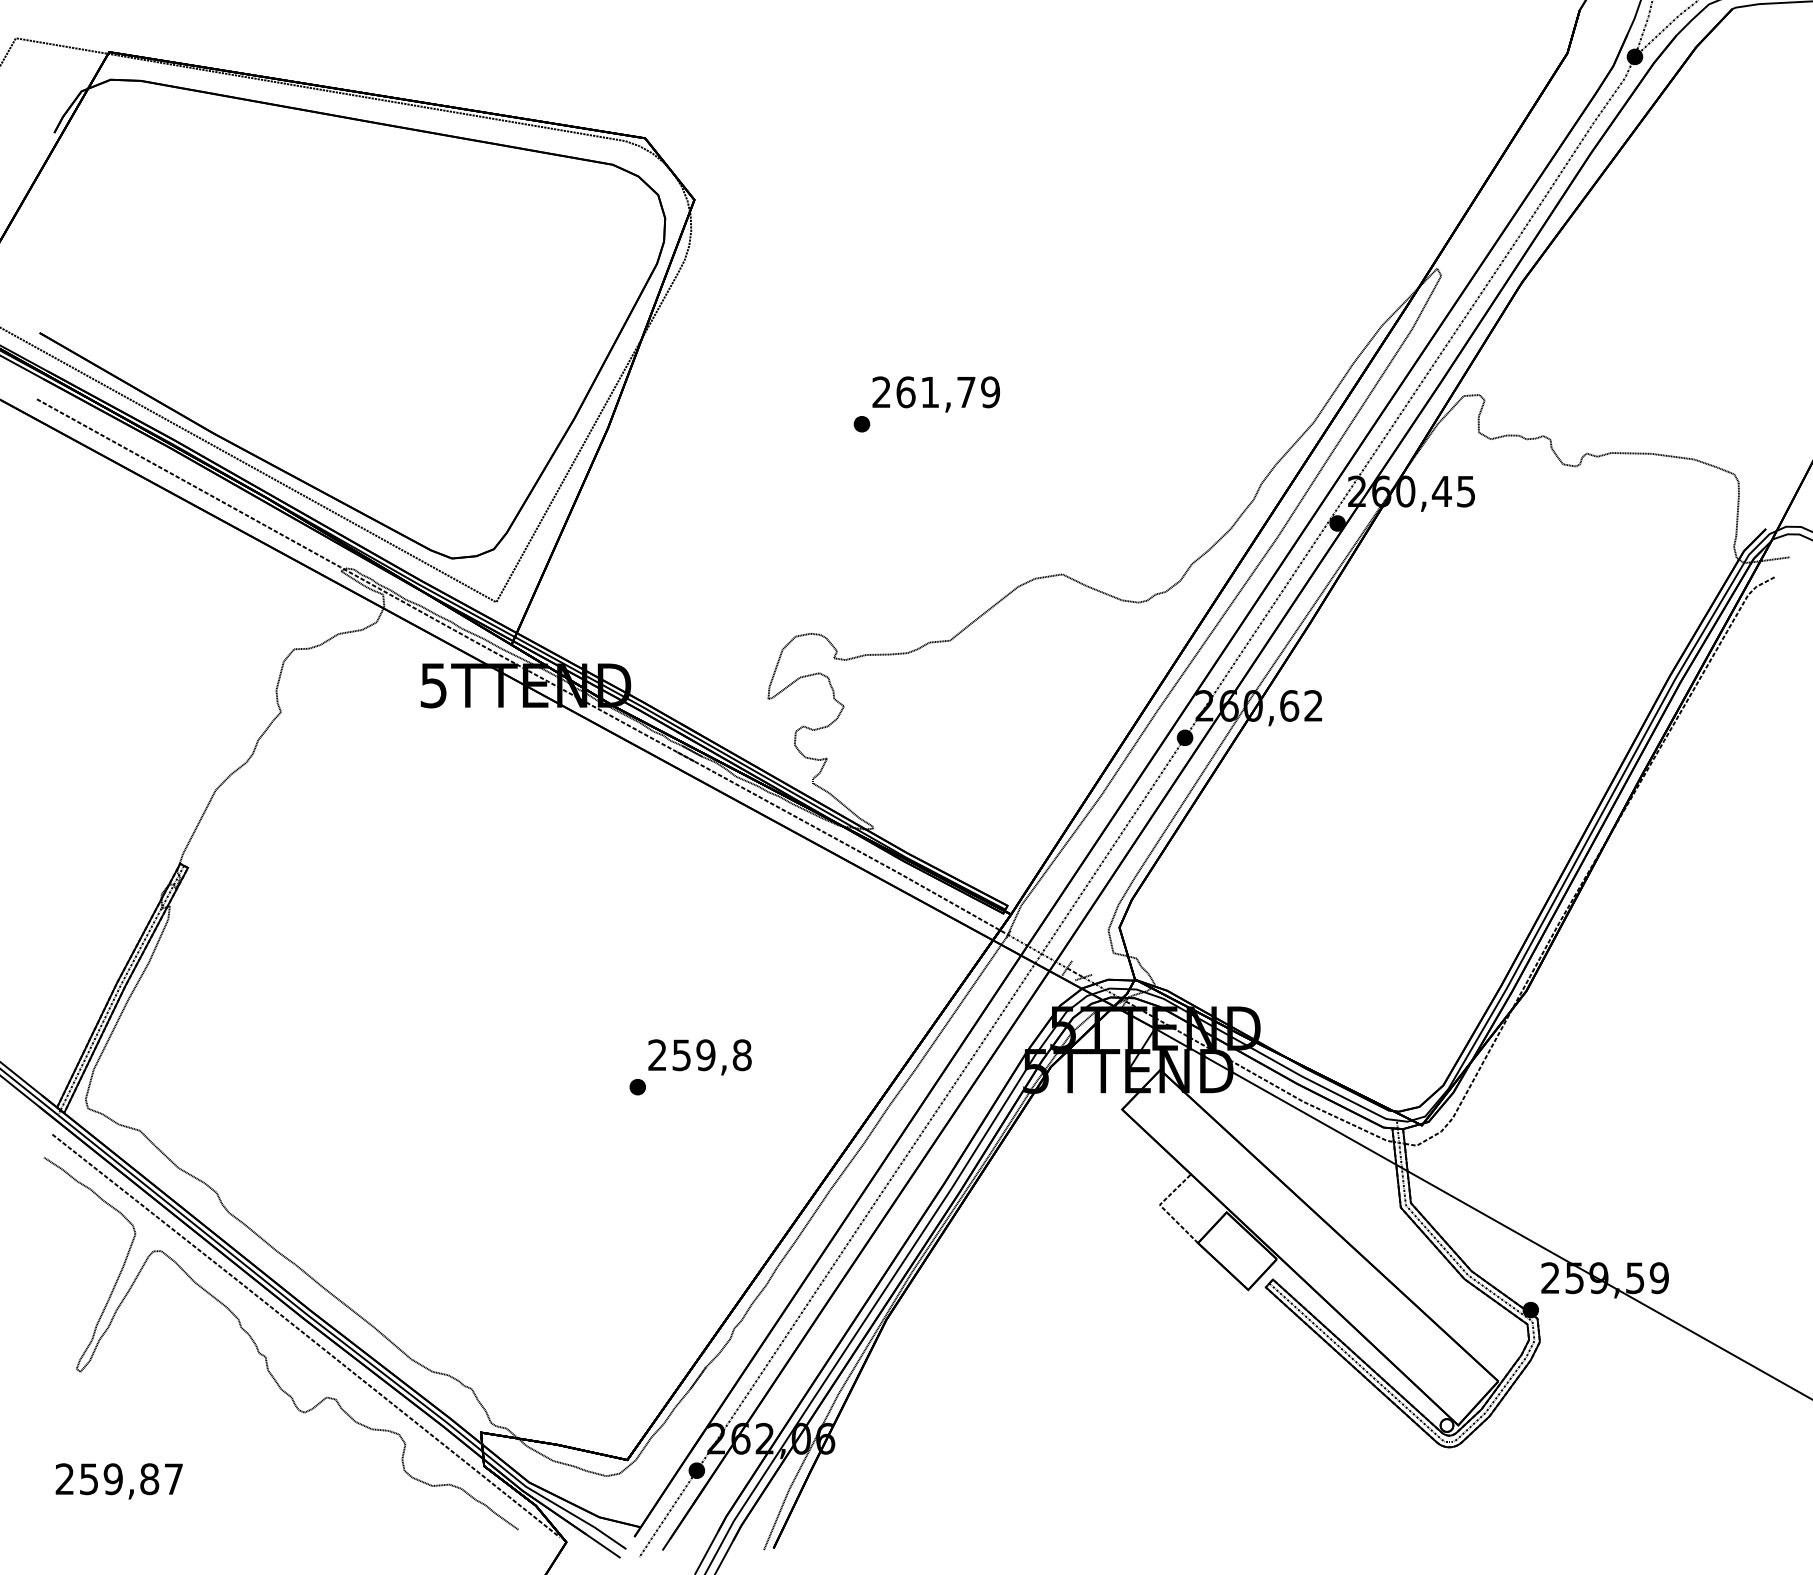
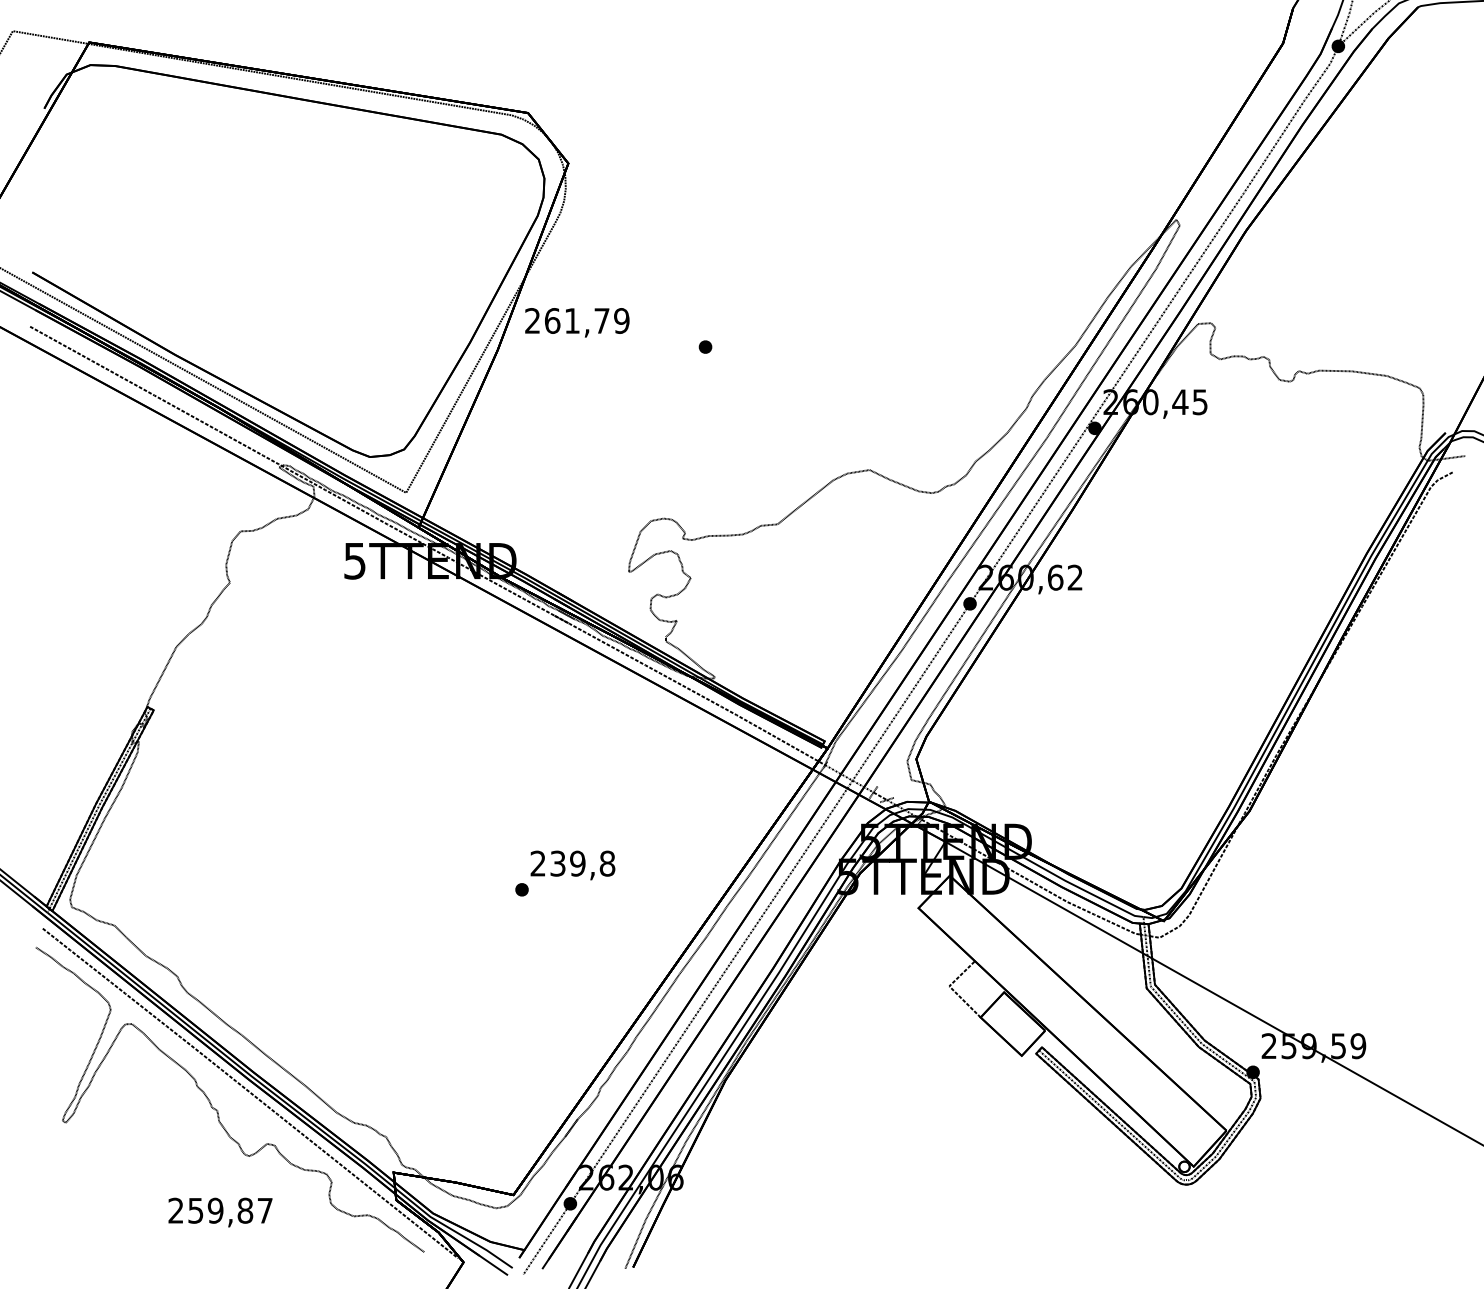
text: (936, 394) -> (577, 322), moved
text: (682, 1053) -> (558, 862), 259,8 -> 239,8
text: (119, 1481) -> (220, 1212), moved

